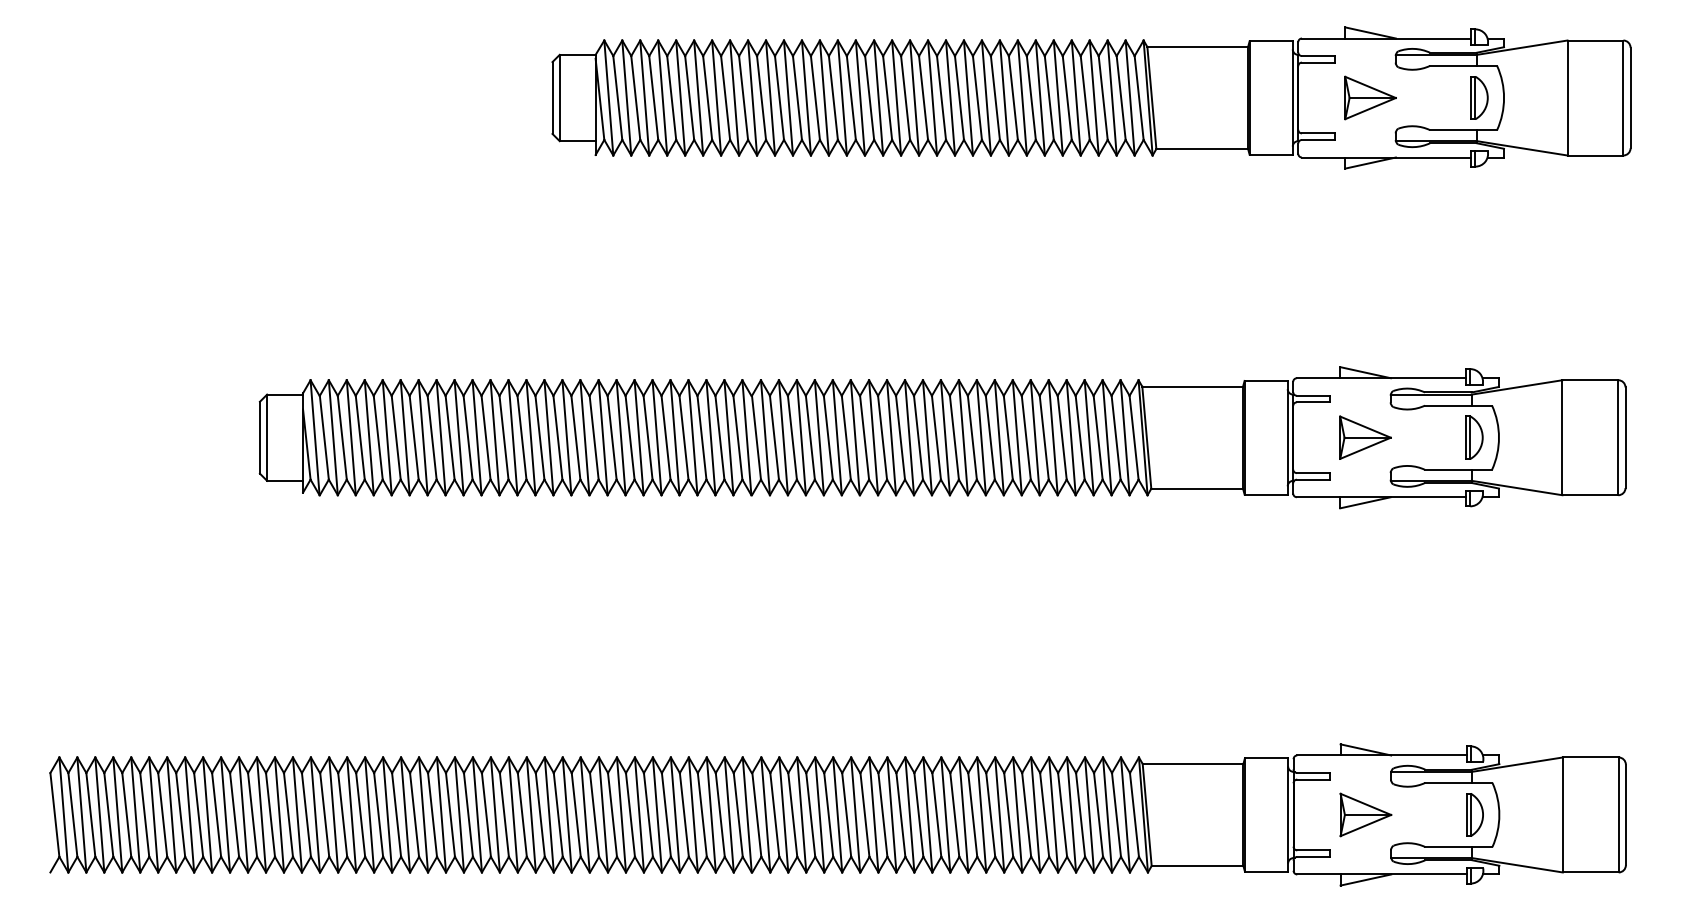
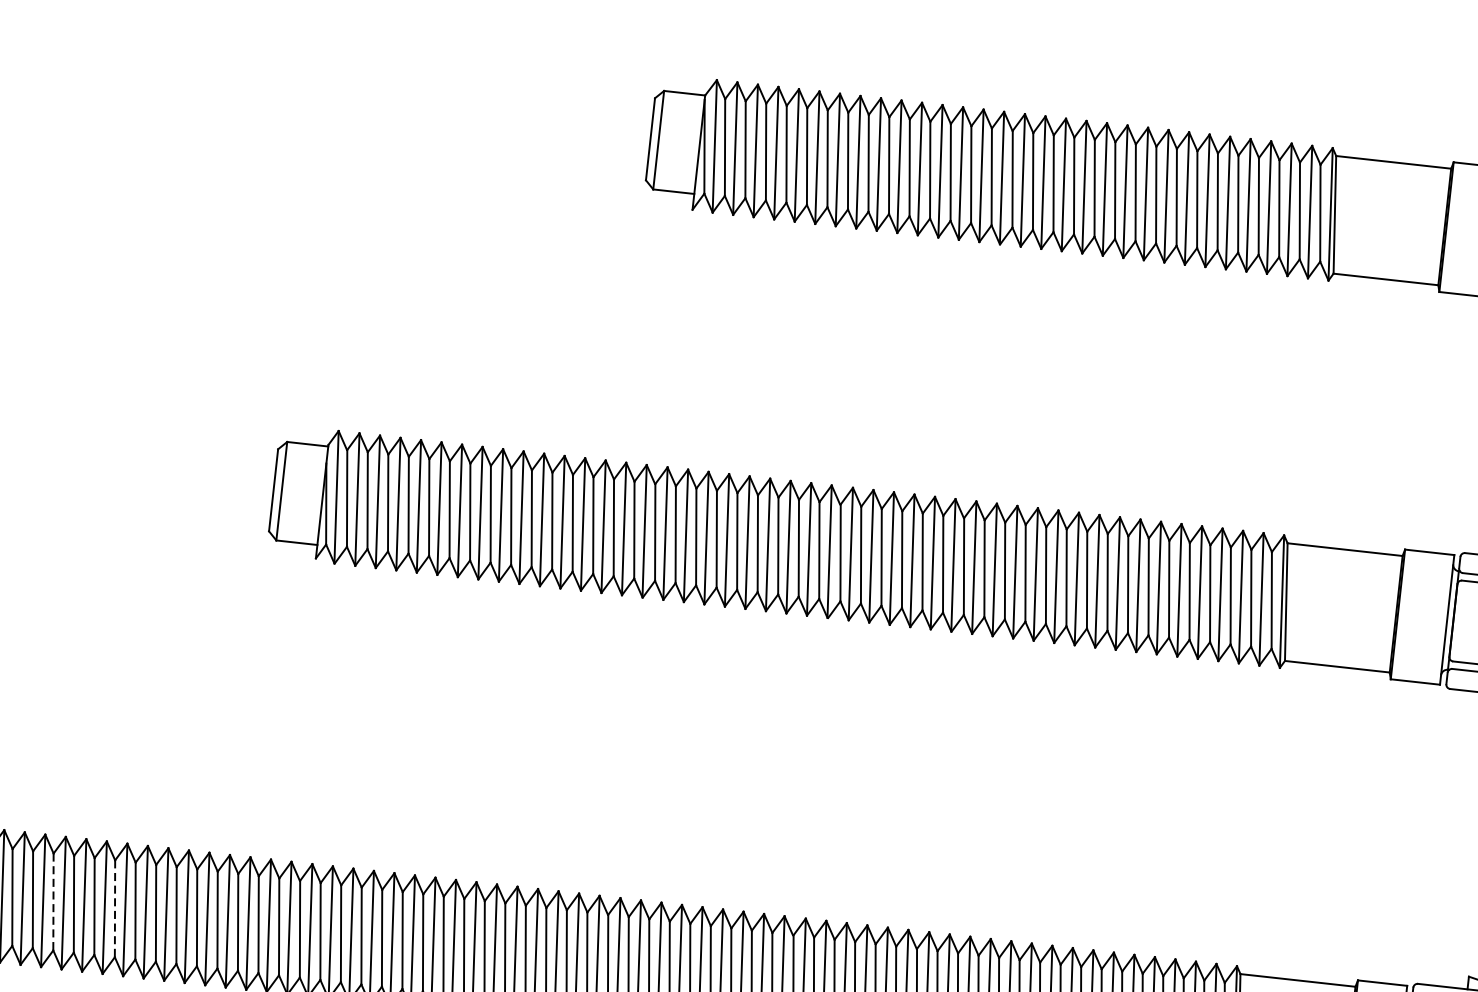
line: (108, 815) -> (53, 902), solid -> dashed
line: (162, 815) -> (114, 909), solid -> dashed

